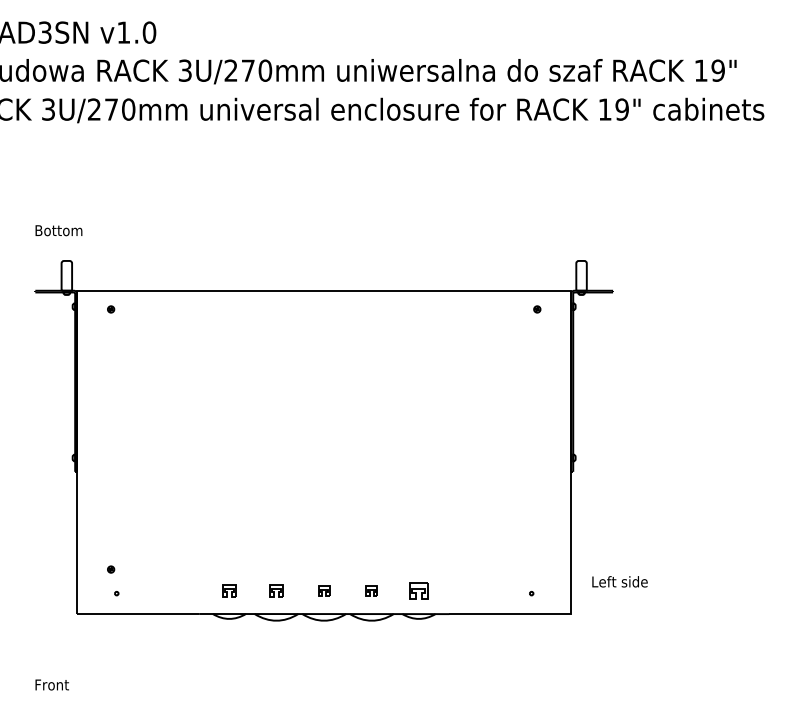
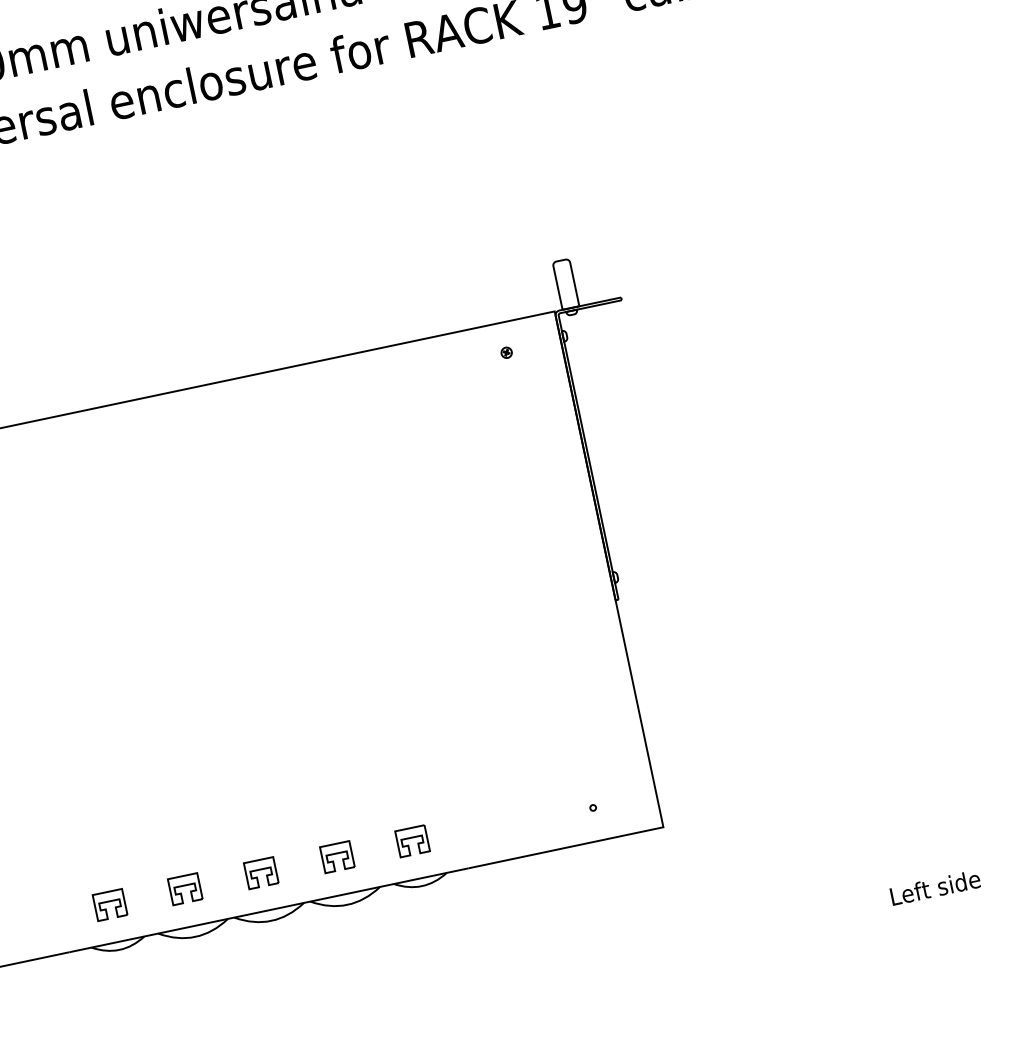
text: (619, 581) -> (934, 887), moved
part: (229, 590) -> (110, 904), size x1.43
part: (276, 590) -> (185, 888), size x1.43
part: (323, 590) -> (260, 872), size x1.67
part: (371, 590) -> (336, 856), size x1.67

